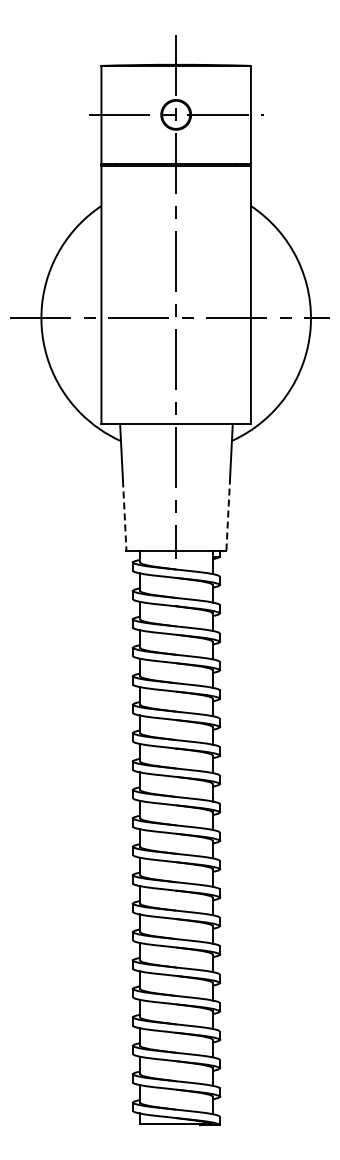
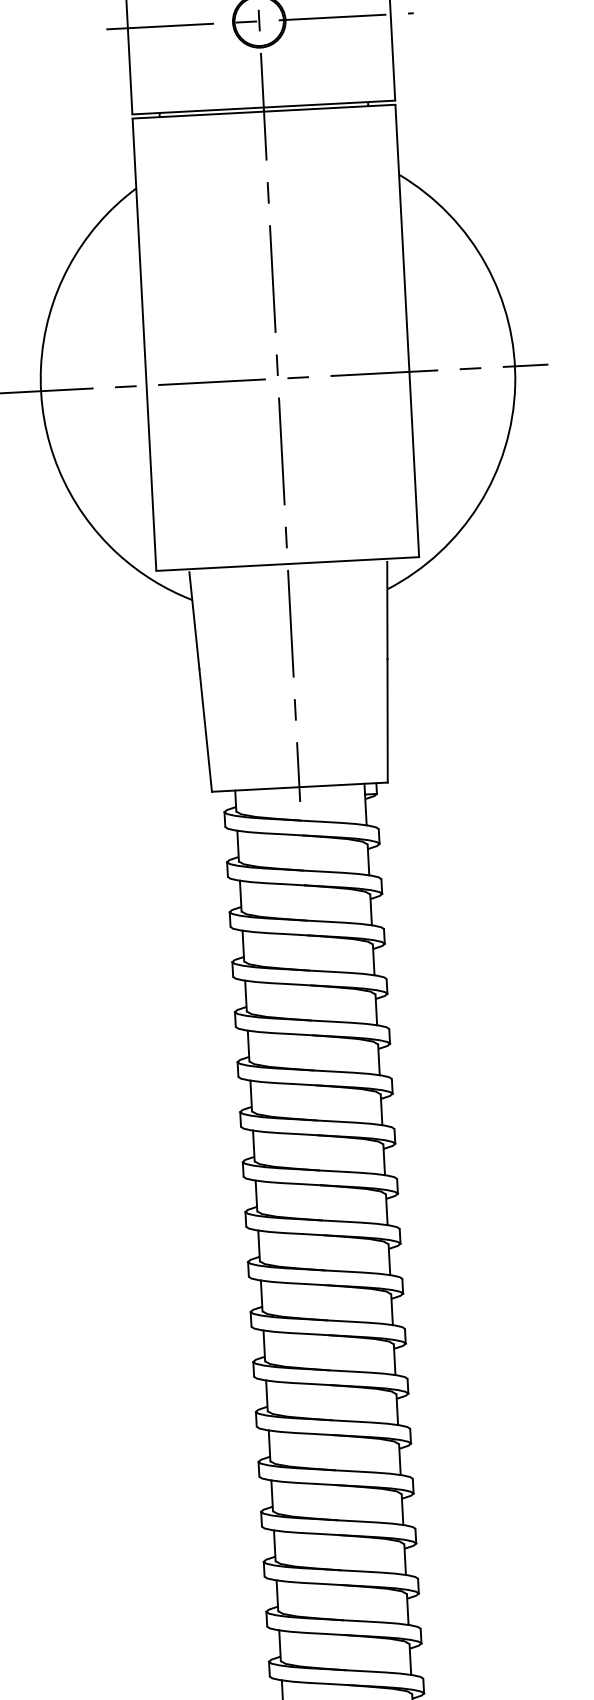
line: (124, 515) -> (205, 730), dashed -> solid
line: (228, 515) -> (388, 720), dashed -> solid

